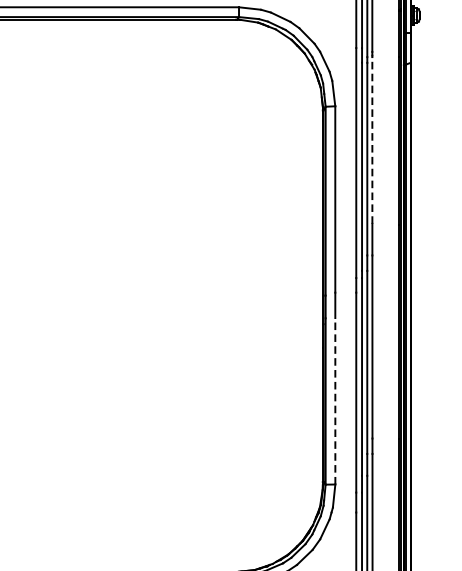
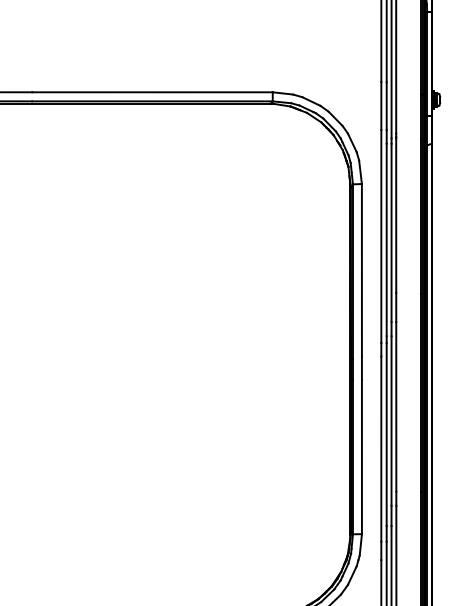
line: (372, 140) -> (396, 215), dashed -> solid
line: (334, 400) -> (361, 456), dashed -> solid

